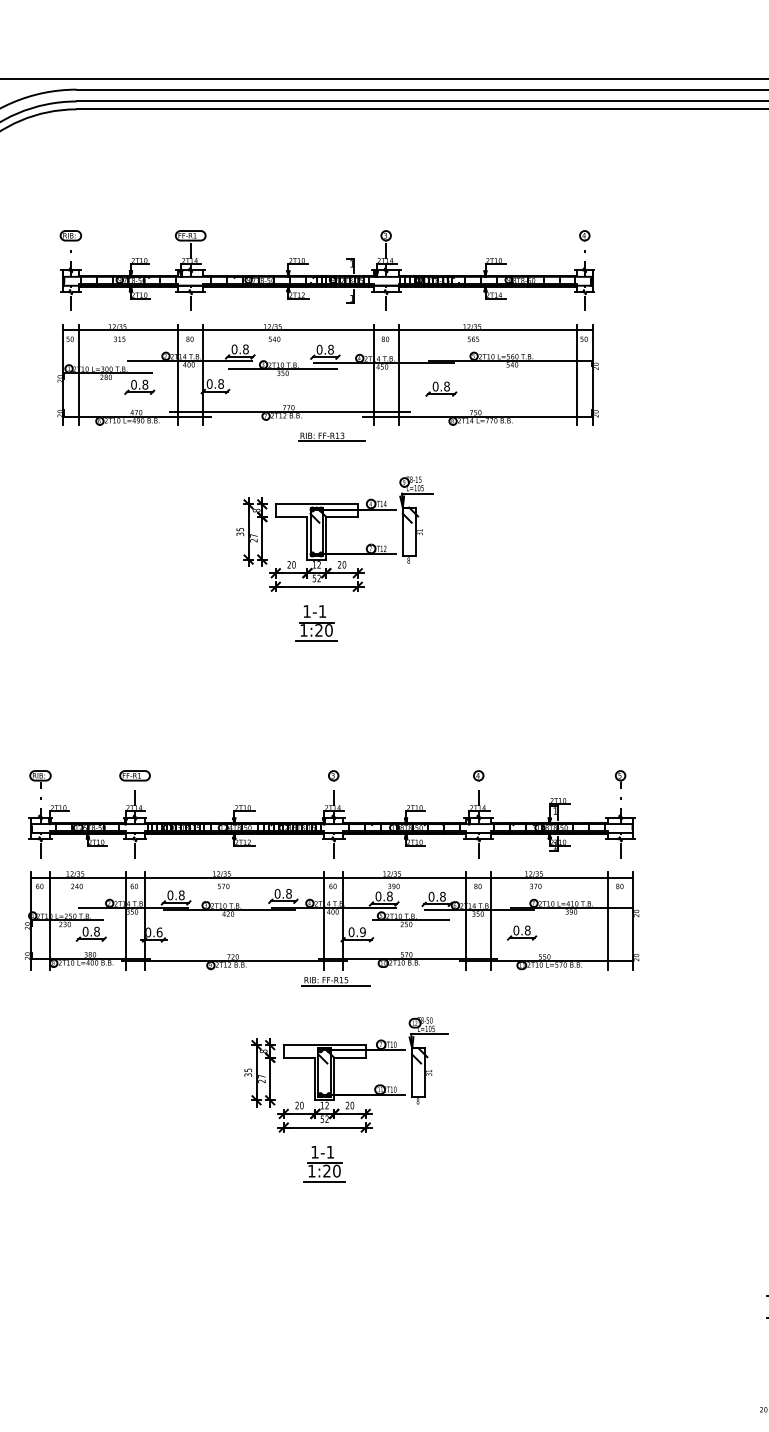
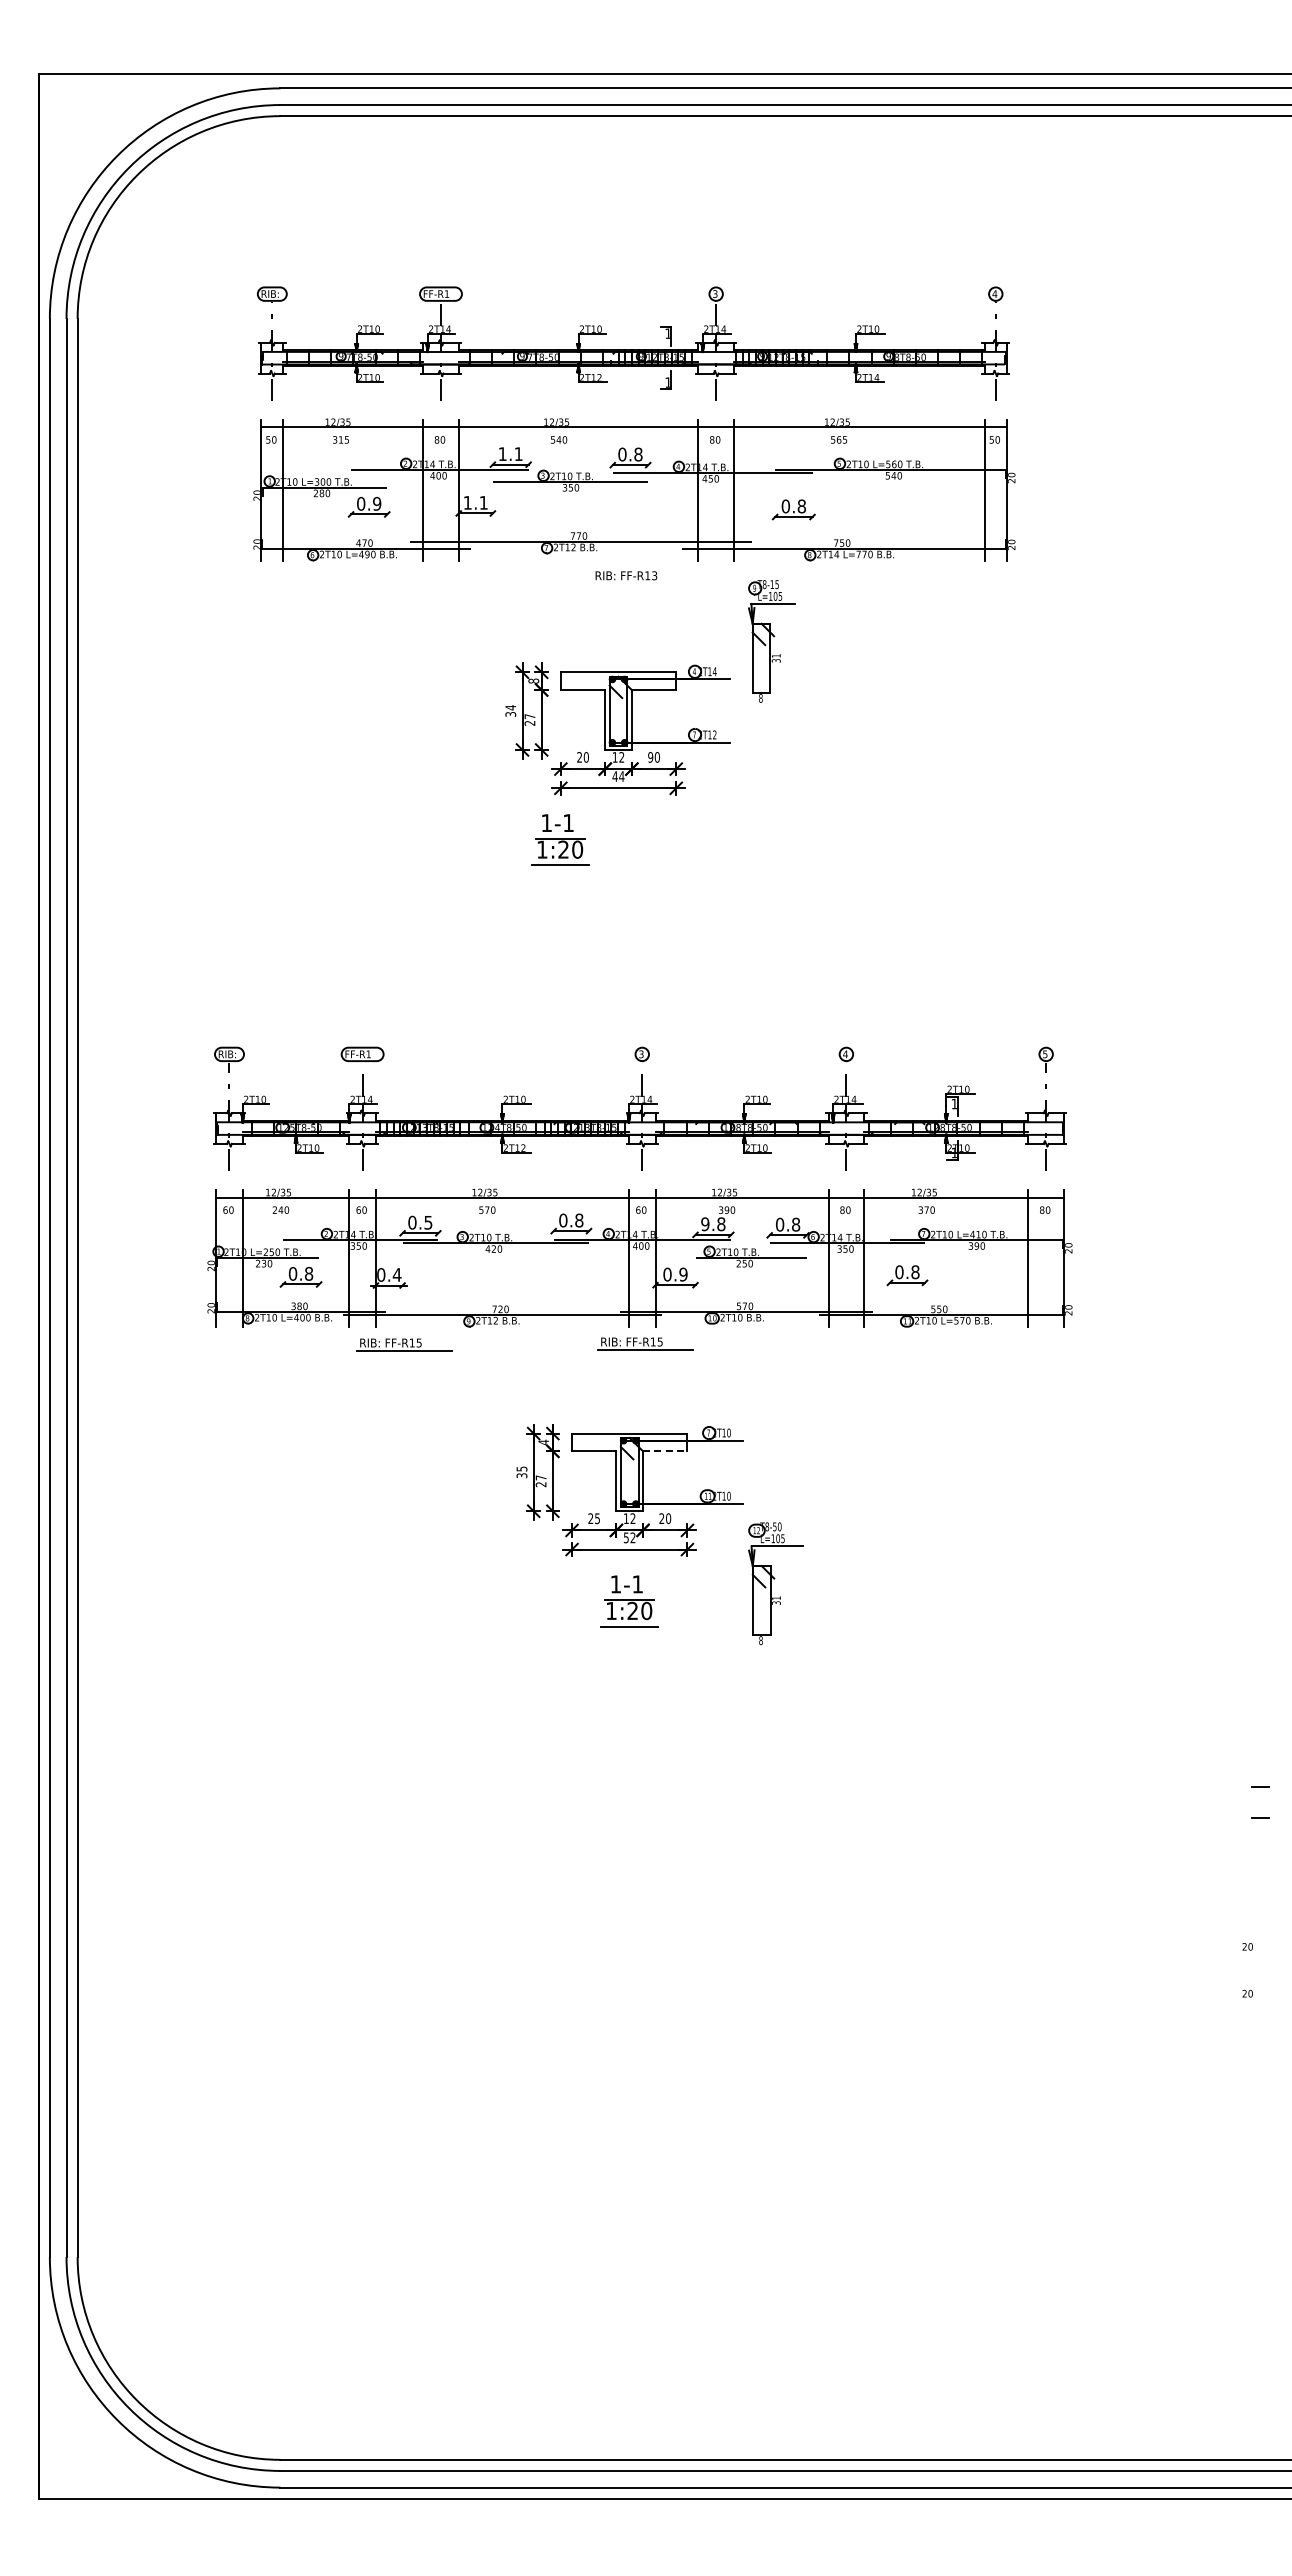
text: (240, 349) -> (510, 454), 0.8 -> 1.1
text: (215, 383) -> (475, 502), 0.8 -> 1.1
text: (145, 384) -> (377, 503), 0.8 -> 0.9
line: (331, 441) -> (639, 583), removed
part: (416, 520) -> (771, 641), moved
text: (240, 529) -> (510, 707), 35 -> 34
text: (339, 564) -> (650, 757), 20 -> 90
text: (316, 578) -> (618, 776), 52 -> 44
part: (316, 623) -> (560, 839), moved
text: (181, 895) -> (428, 1222), 0.8 -> 0.5
text: (378, 896) -> (705, 1224), 0.8 -> 9.8
text: (159, 932) -> (396, 1274), 0.6 -> 0.4
part: (164, 981) -> (404, 1344), added
text: (263, 1051) -> (543, 1442), 8 -> 4
line: (350, 1057) -> (665, 1451), solid -> dashed
part: (428, 1060) -> (775, 1583), moved
text: (301, 1105) -> (597, 1518), 20 -> 25

